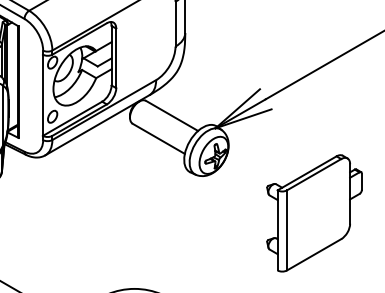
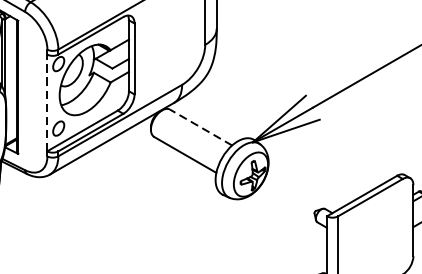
line: (43, 95) -> (47, 103), solid -> dashed
line: (171, 115) -> (200, 127), solid -> dashed

